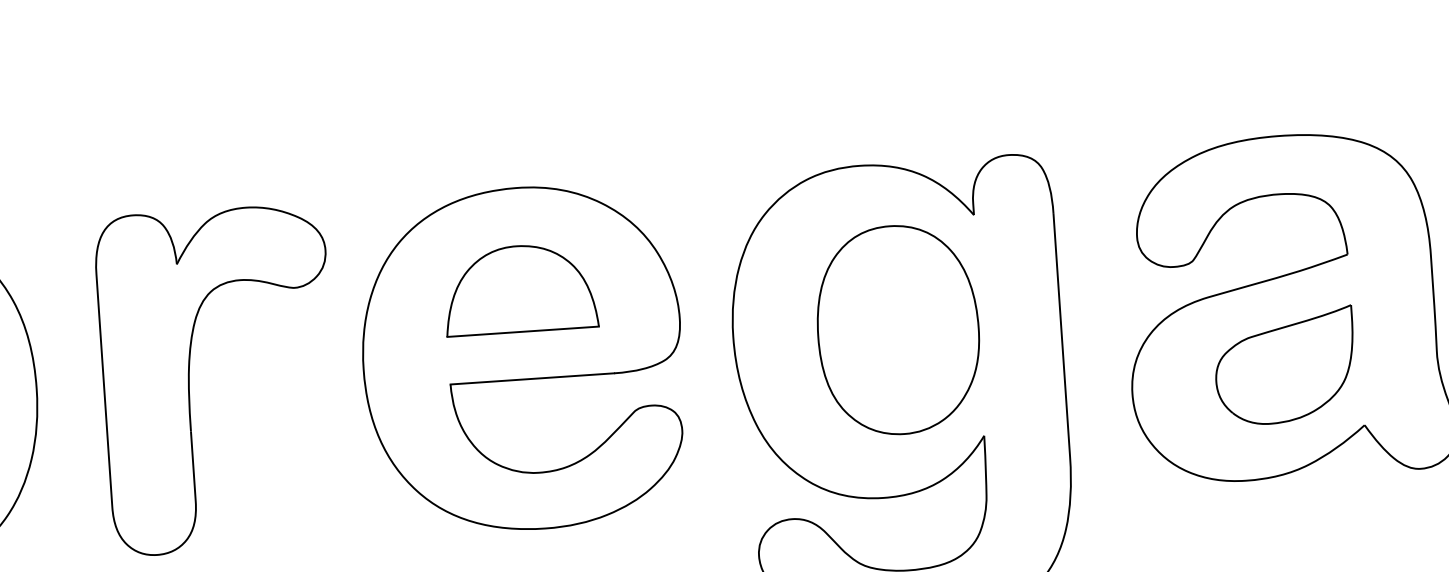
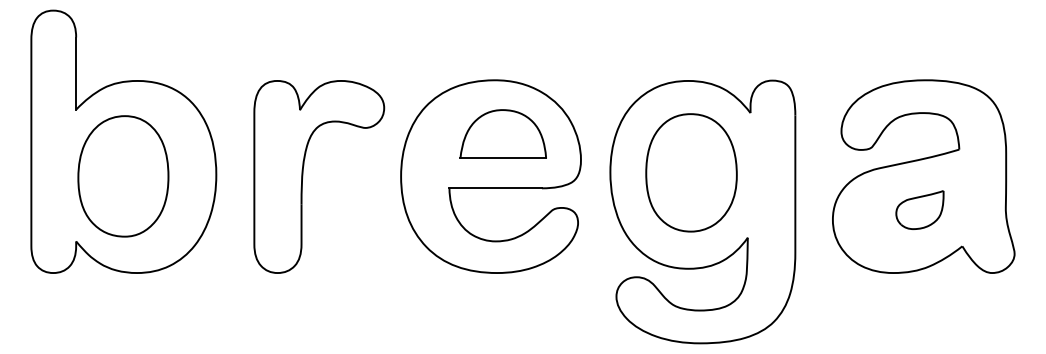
part: (518, 287) -> (502, 133), moved
part: (898, 329) -> (691, 172), moved
part: (1284, 365) -> (919, 209), size x0.6

